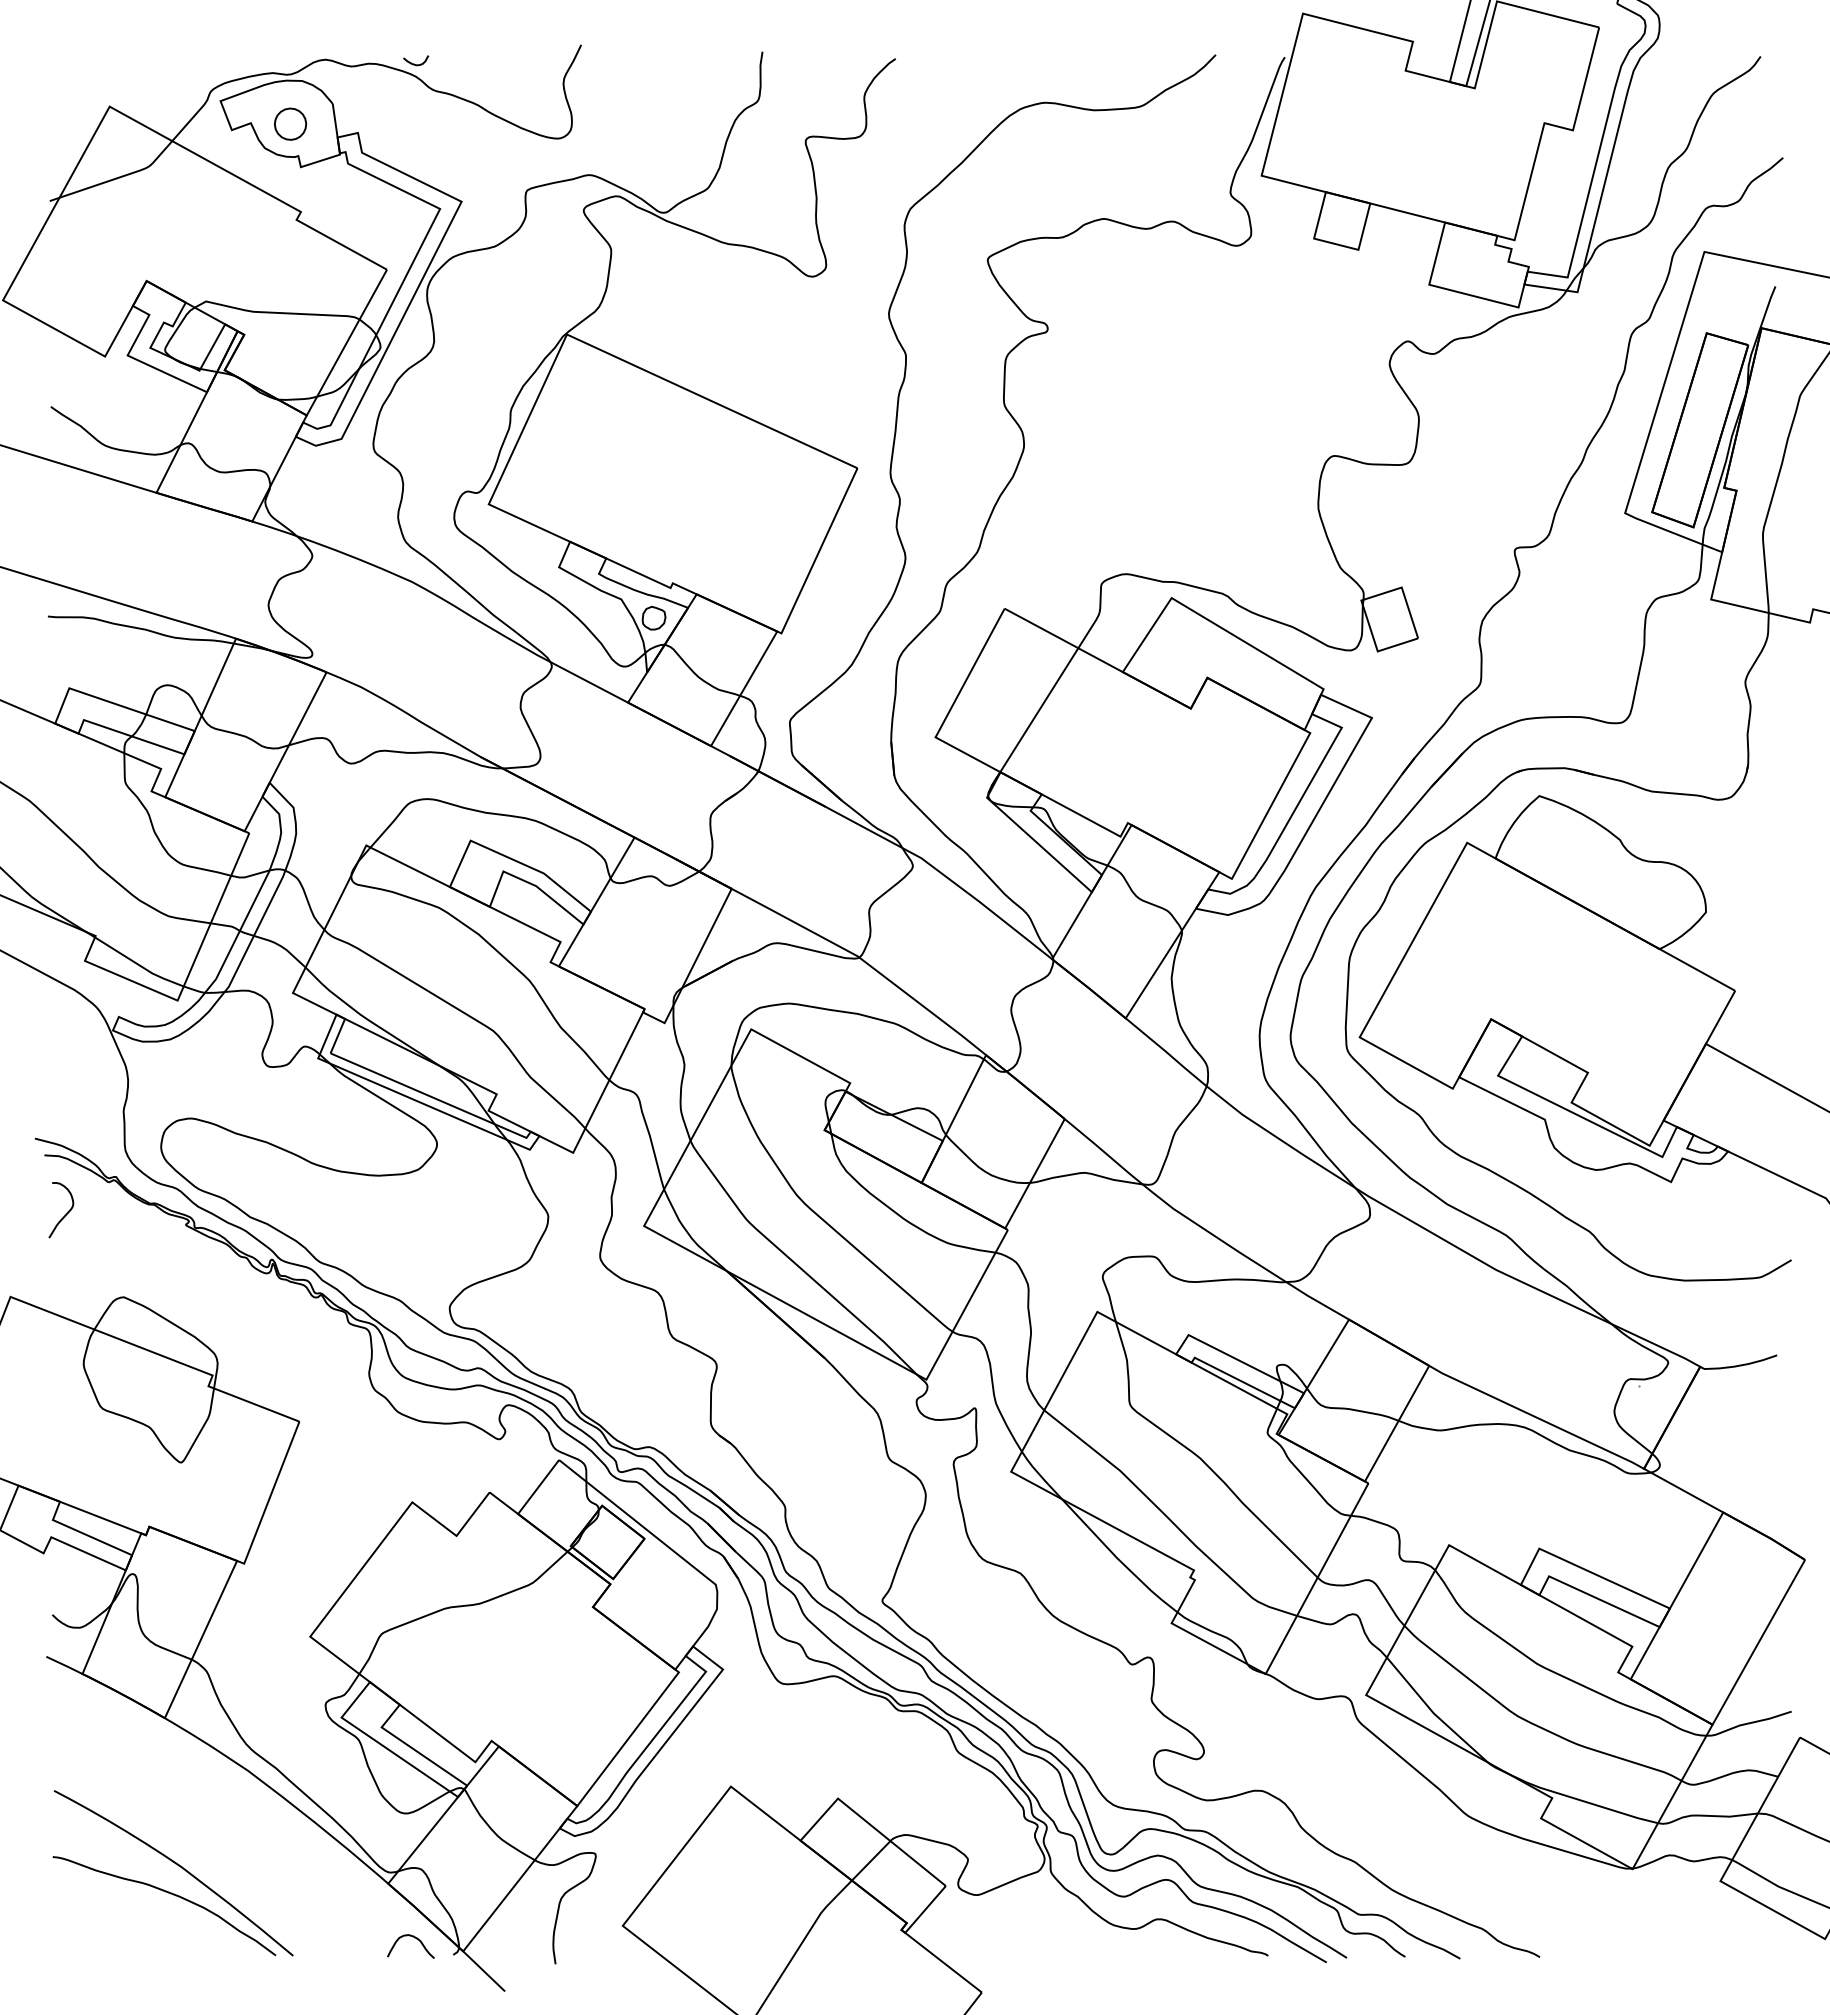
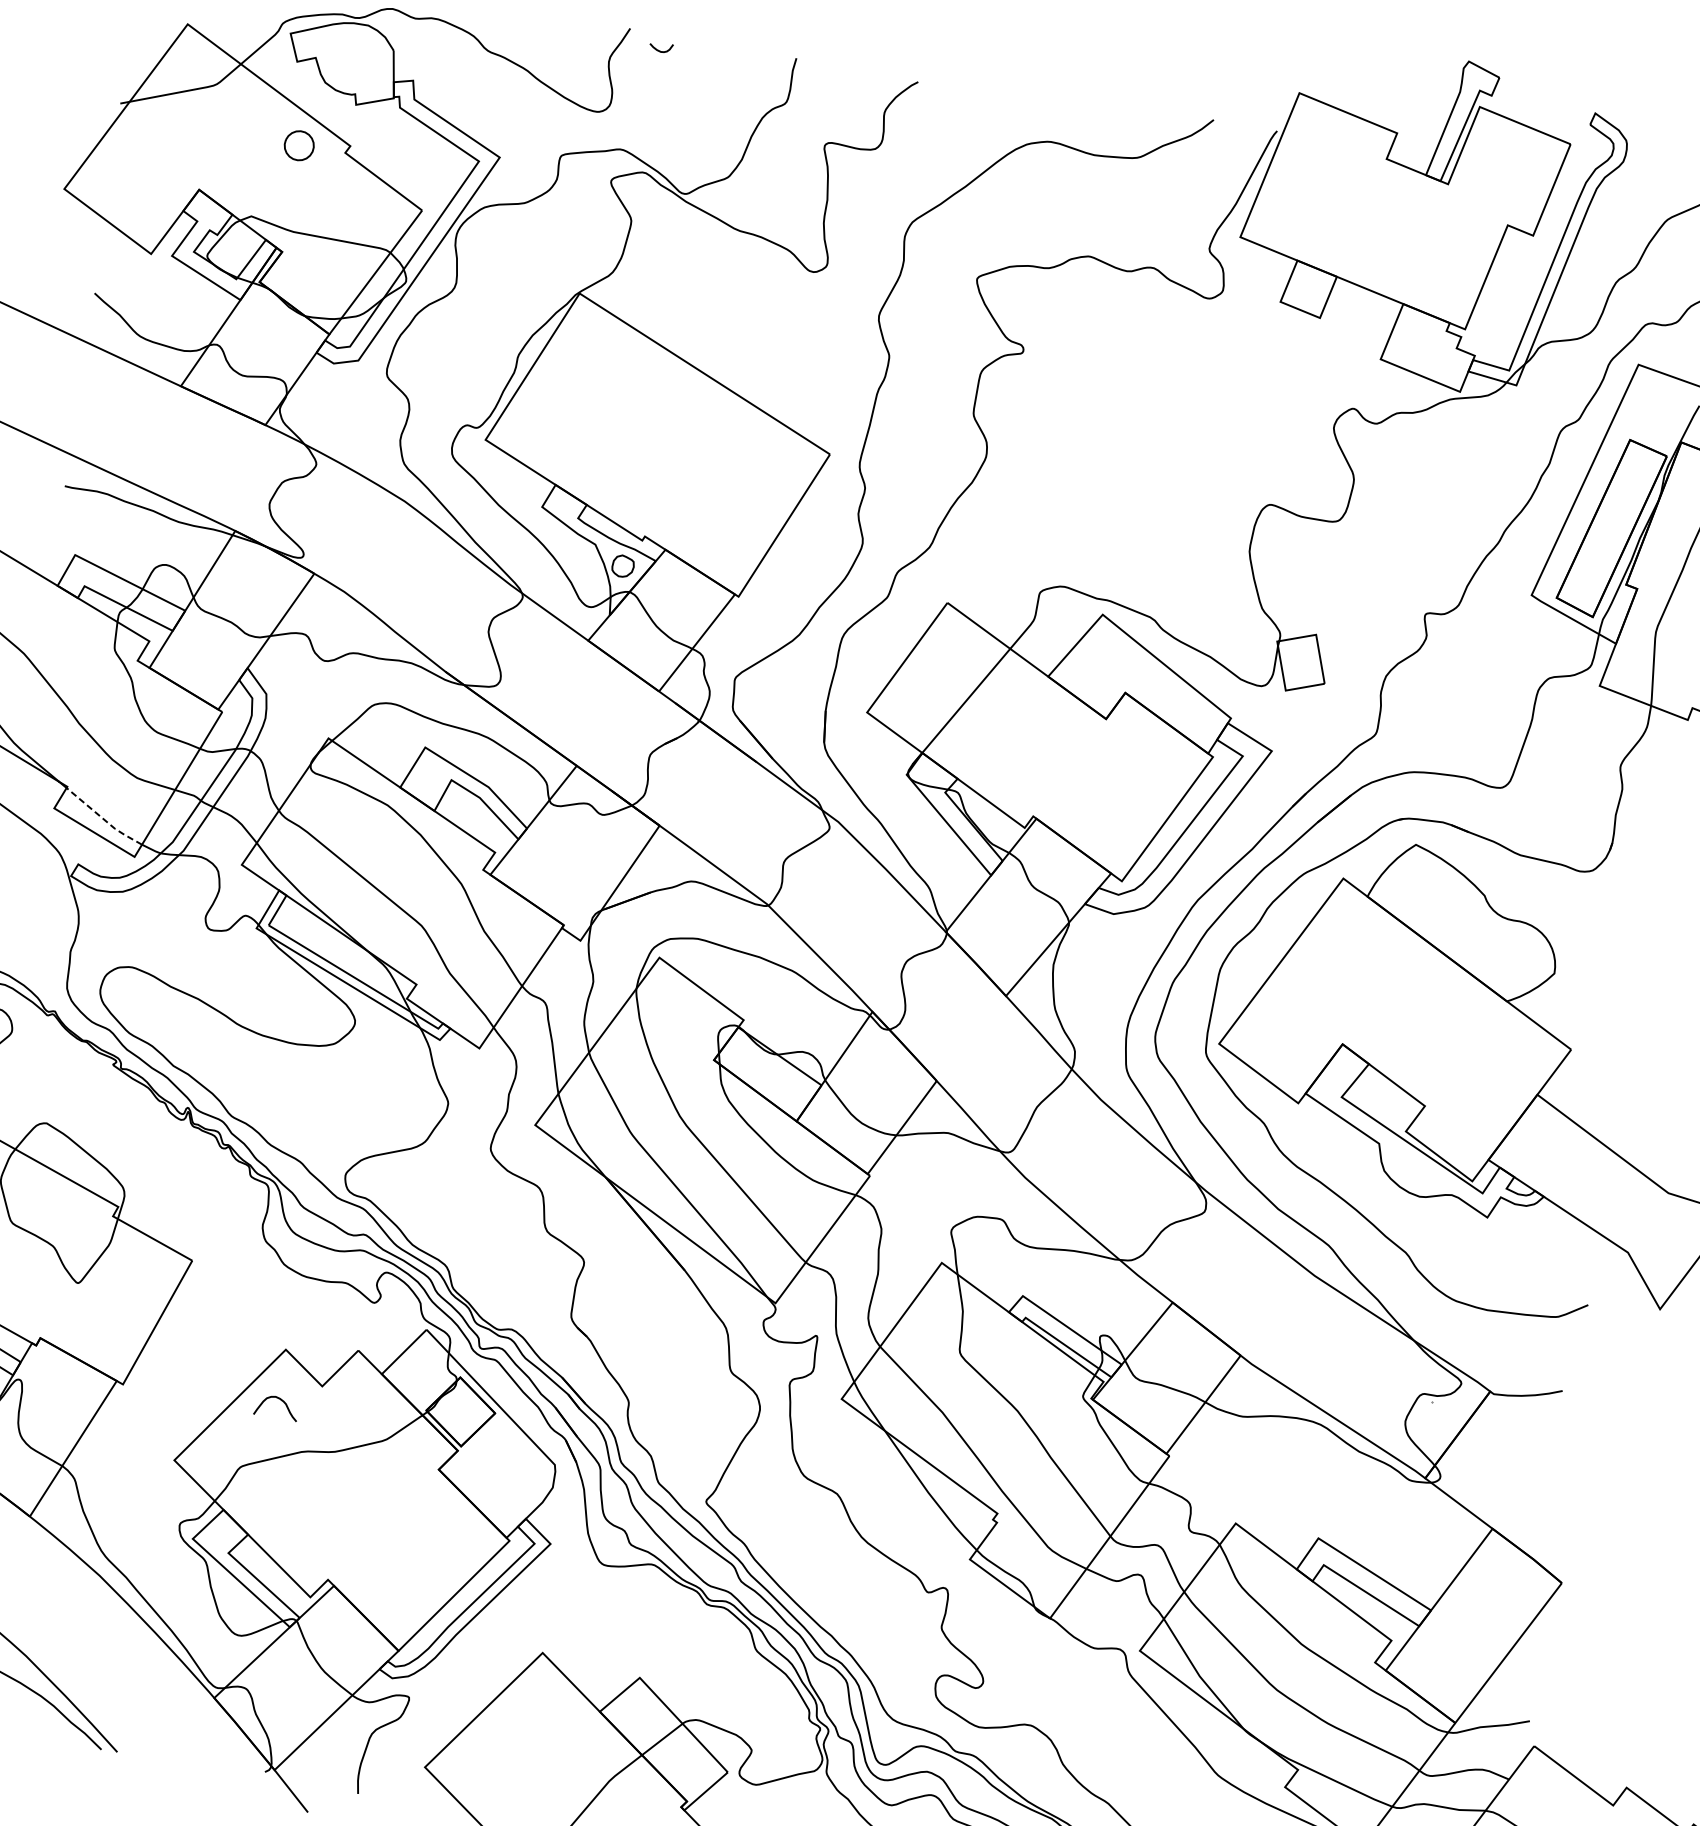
curve: (414, 63) -> (659, 50), moved
part: (290, 123) -> (299, 145), moved
line: (139, 965) -> (103, 819), solid -> dashed
curve: (414, 1938) -> (280, 1400), moved

